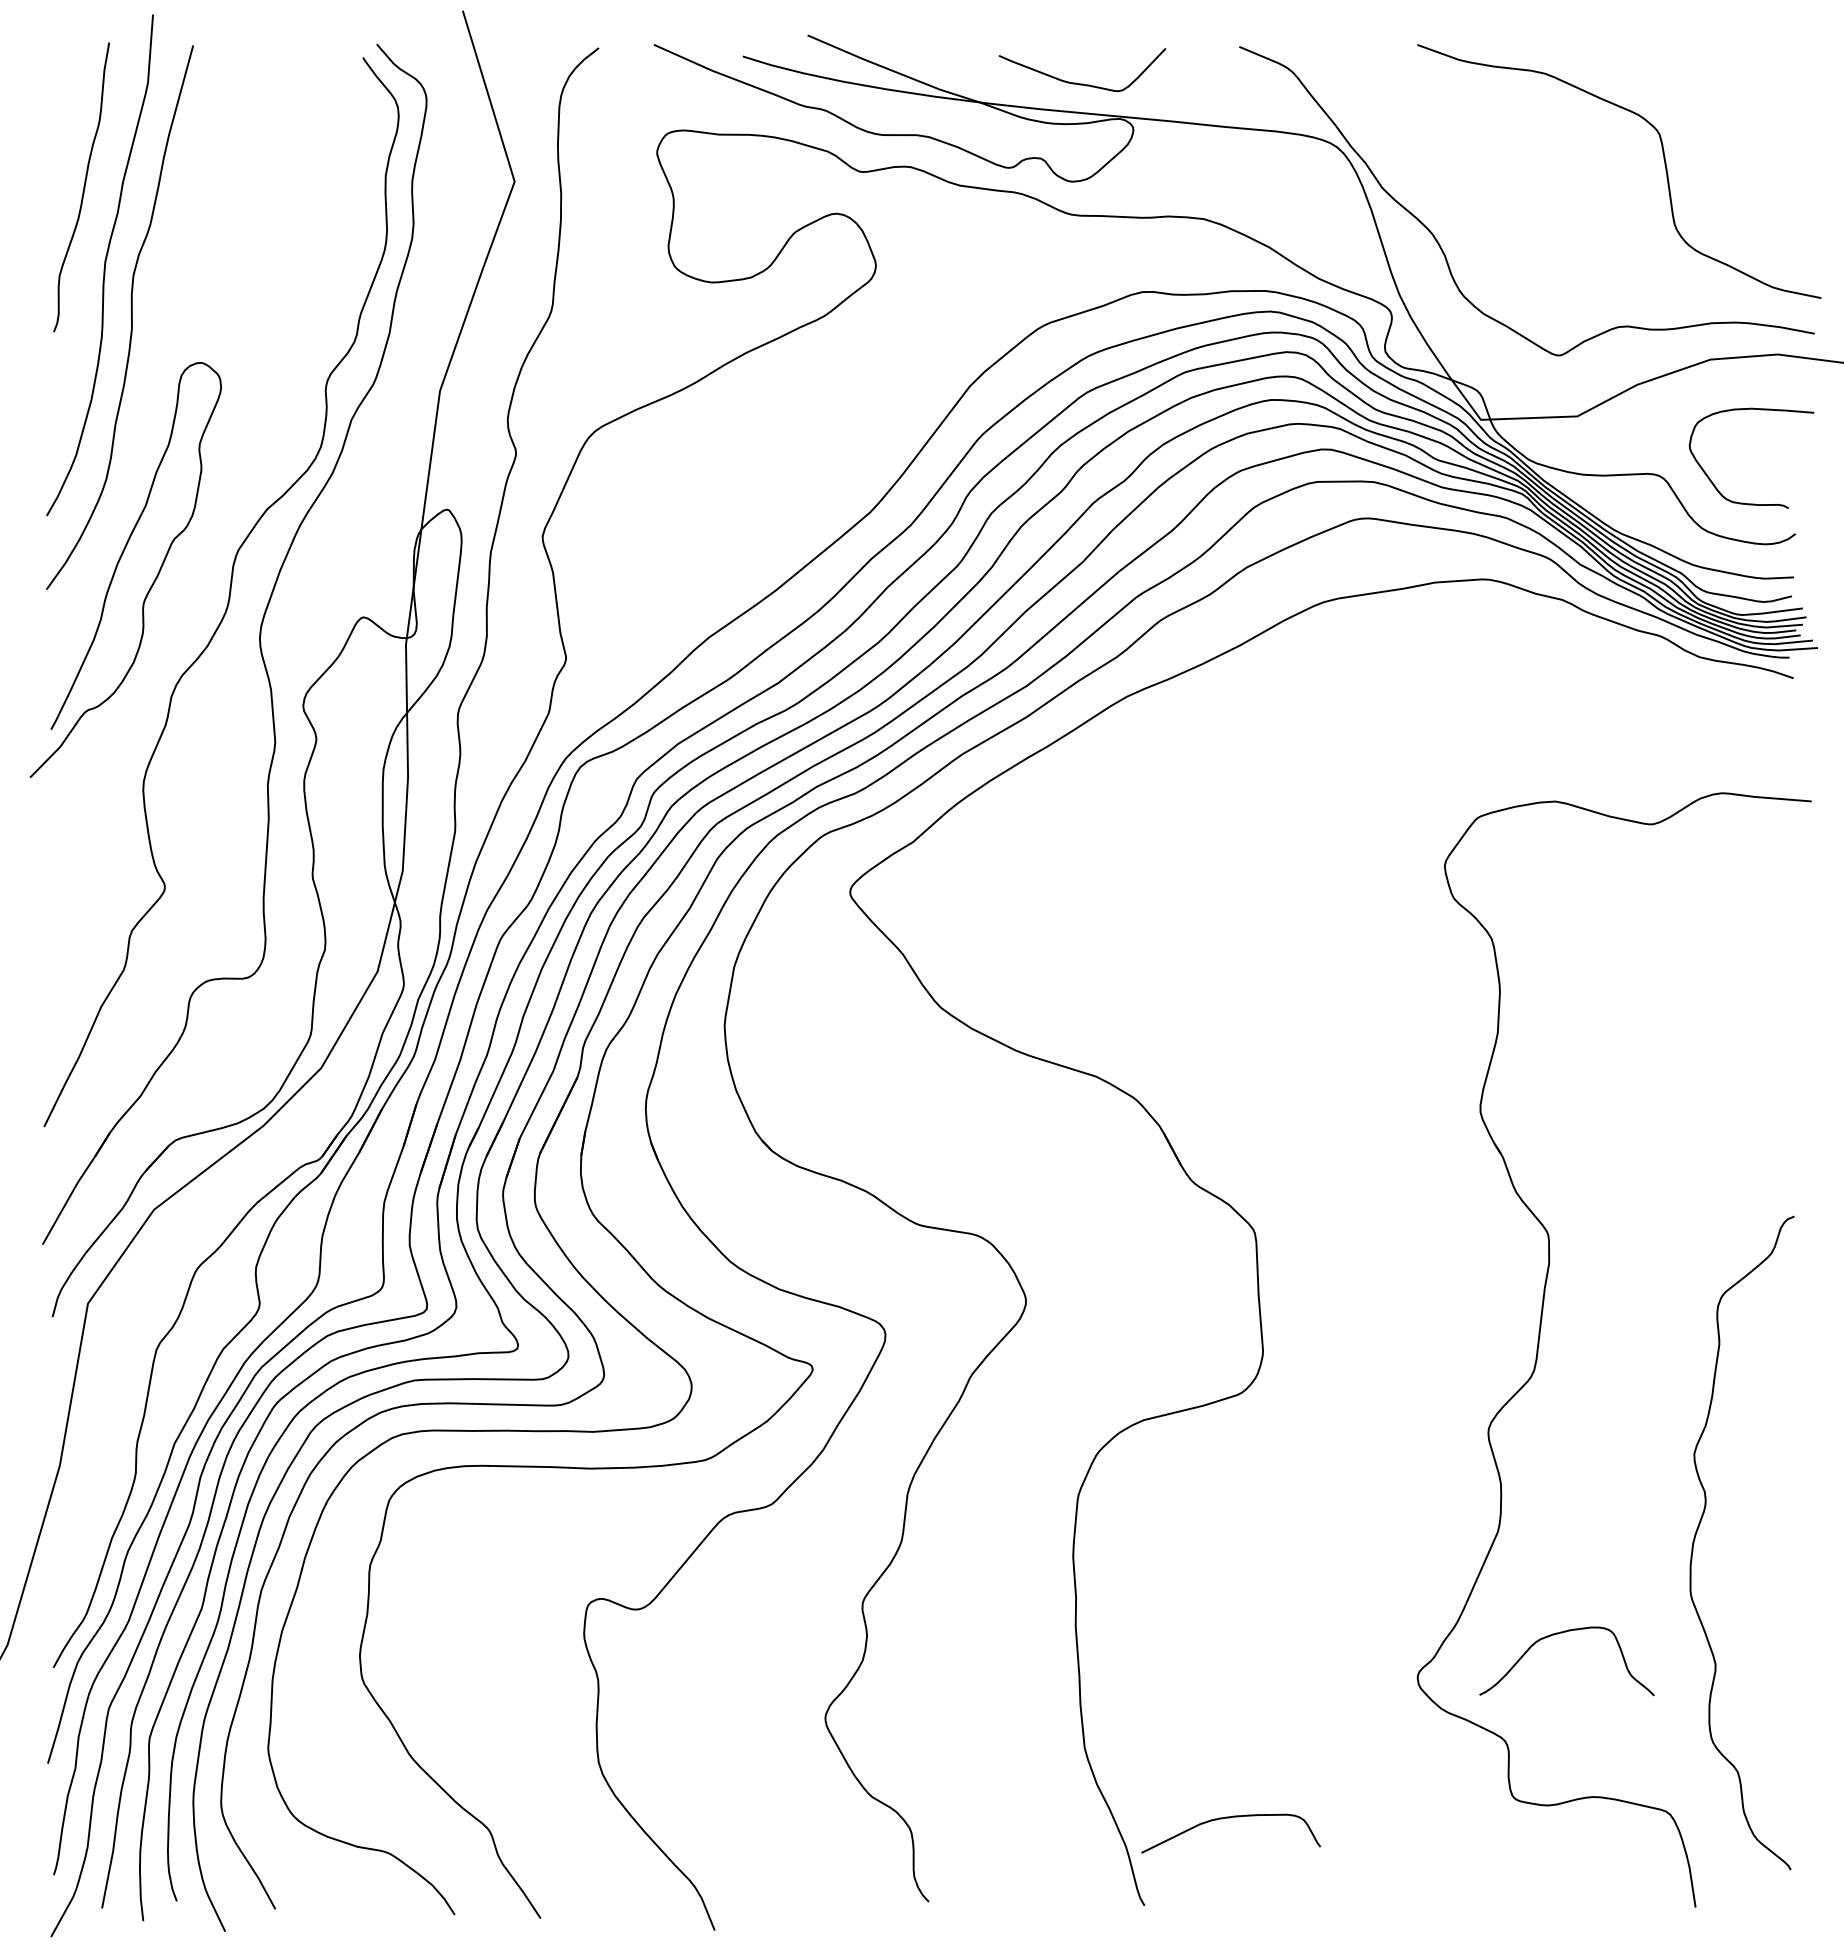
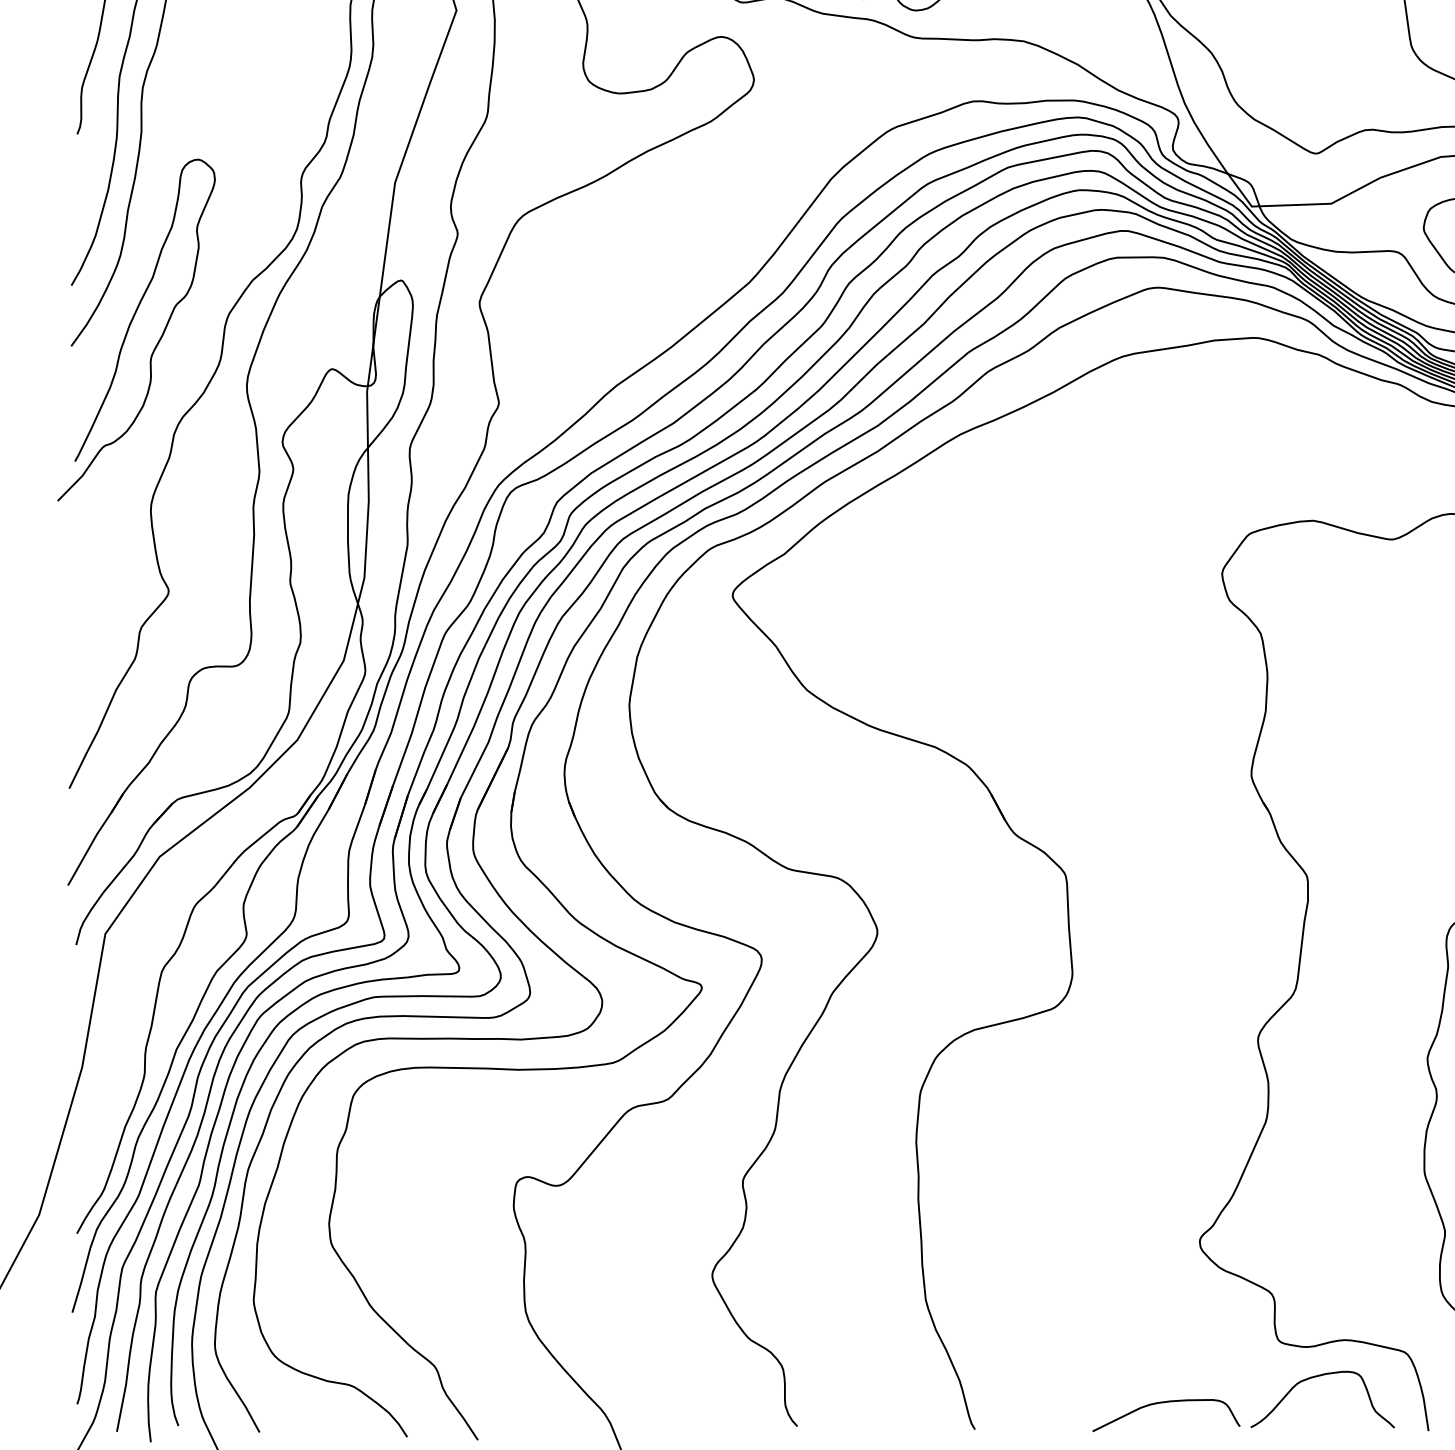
curve: (1558, 1634) -> (1315, 1377), moved
curve: (1230, 1818) -> (1165, 1403), moved

